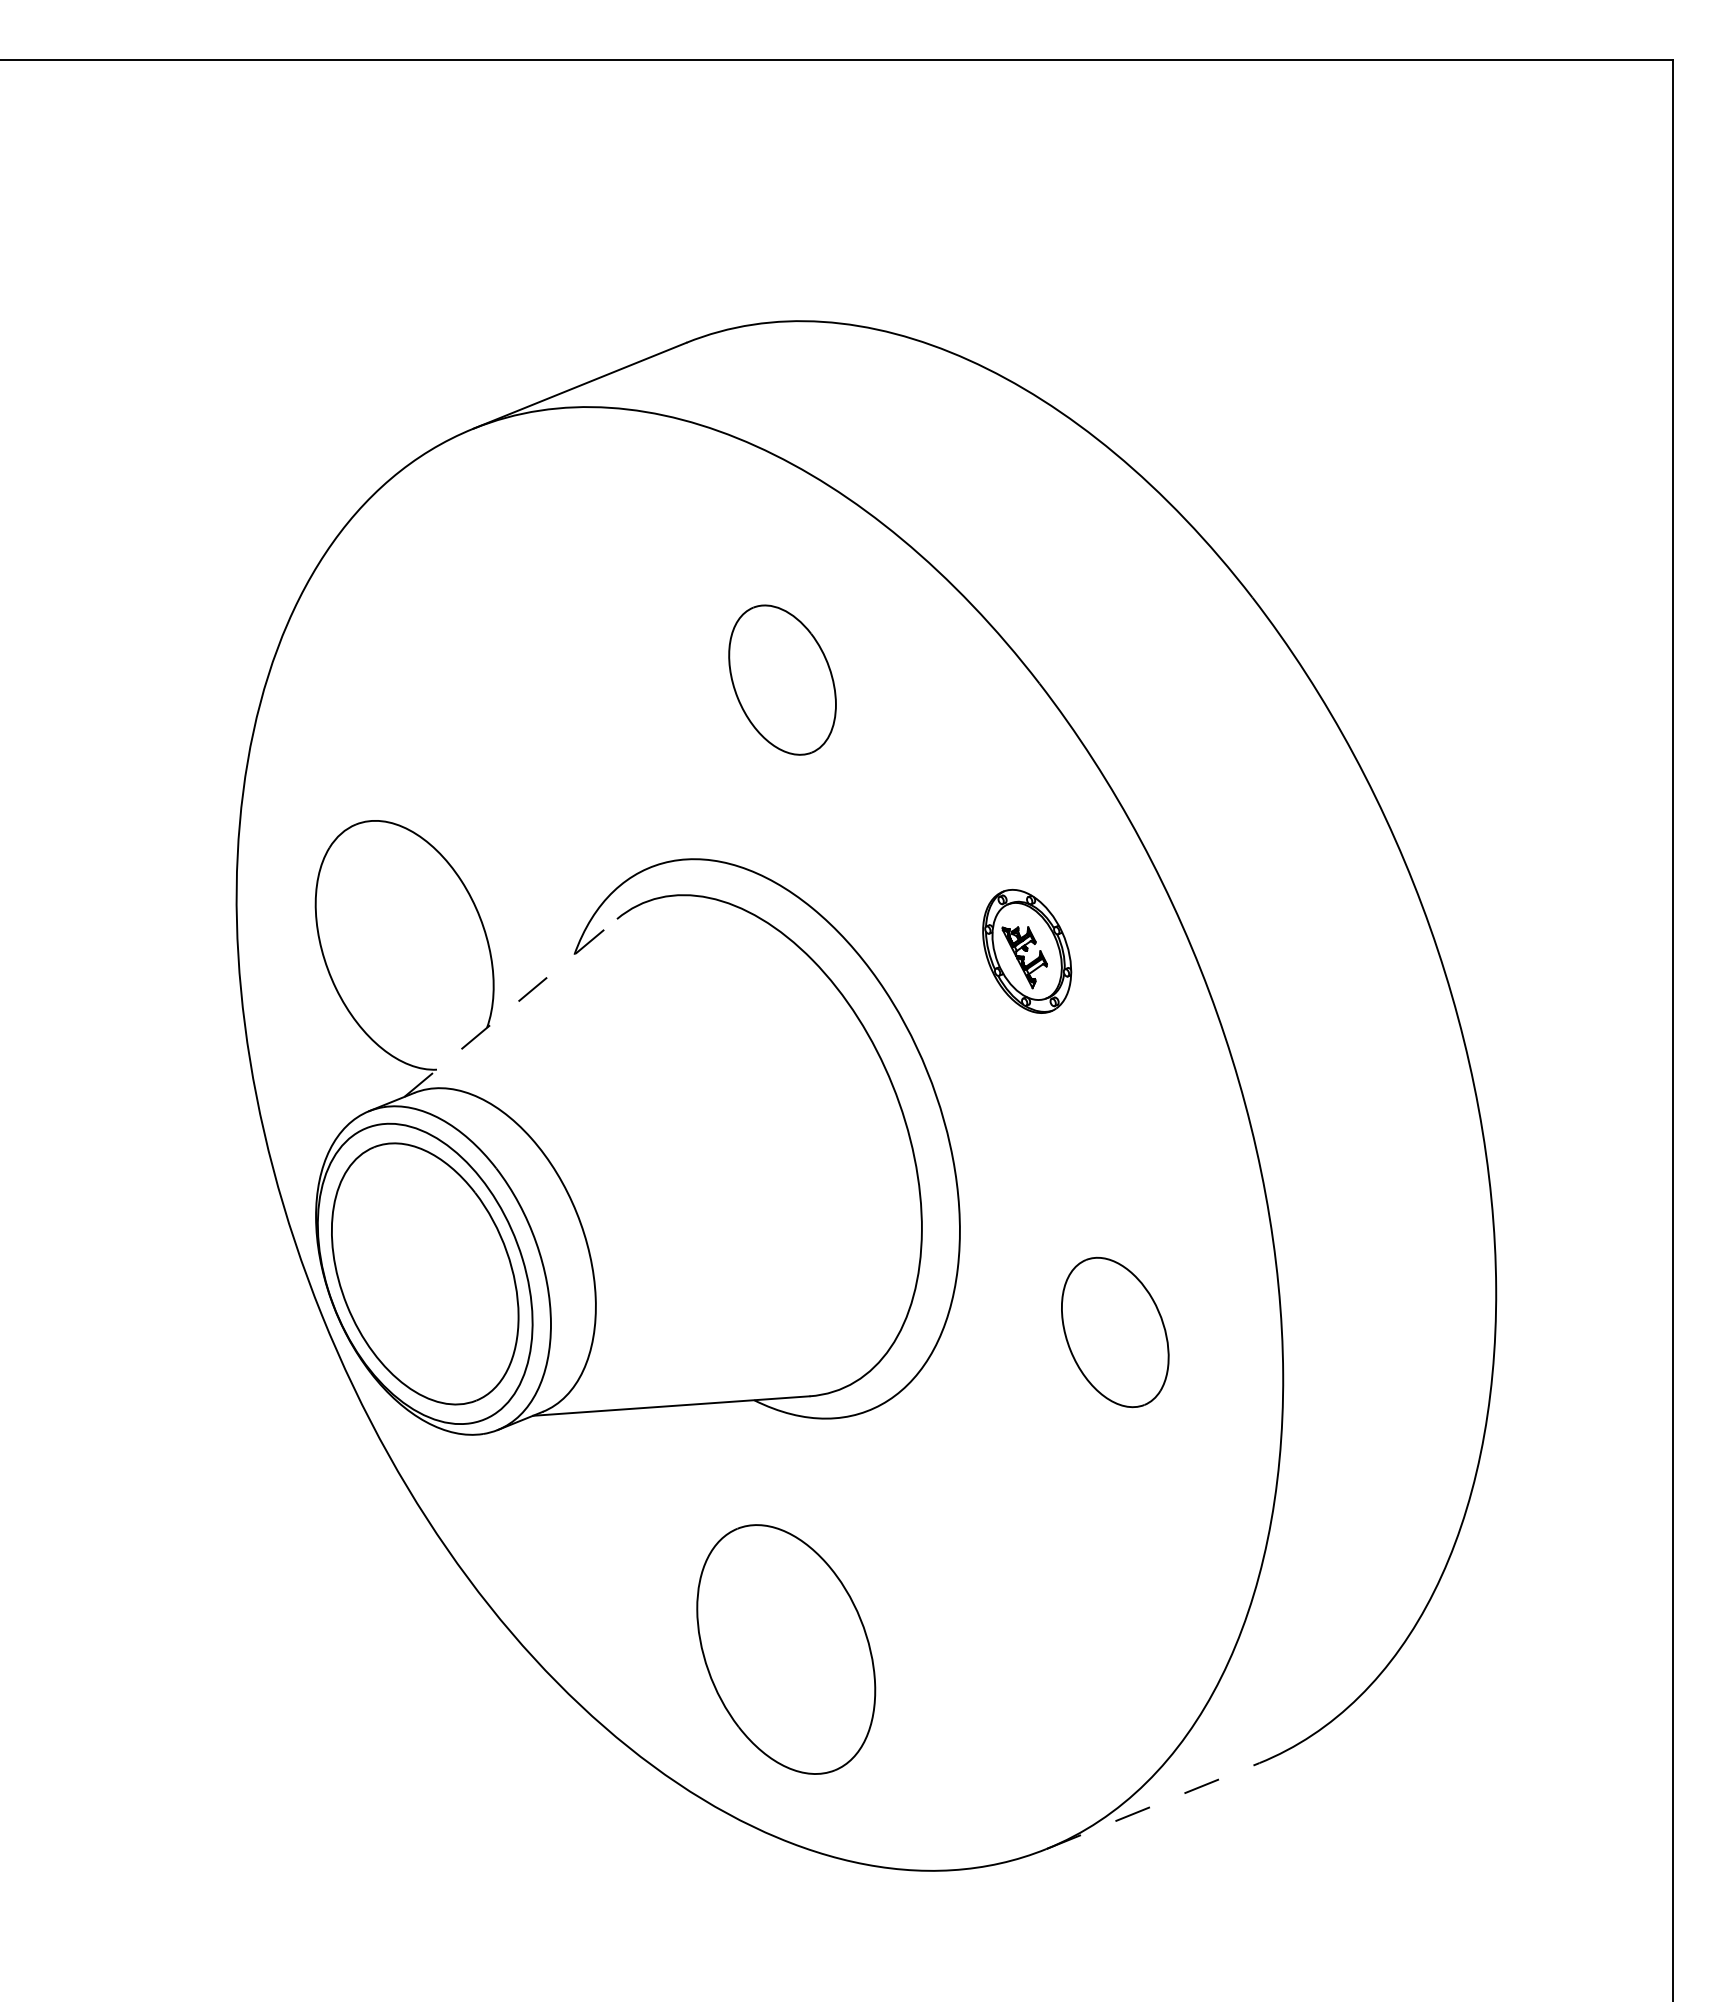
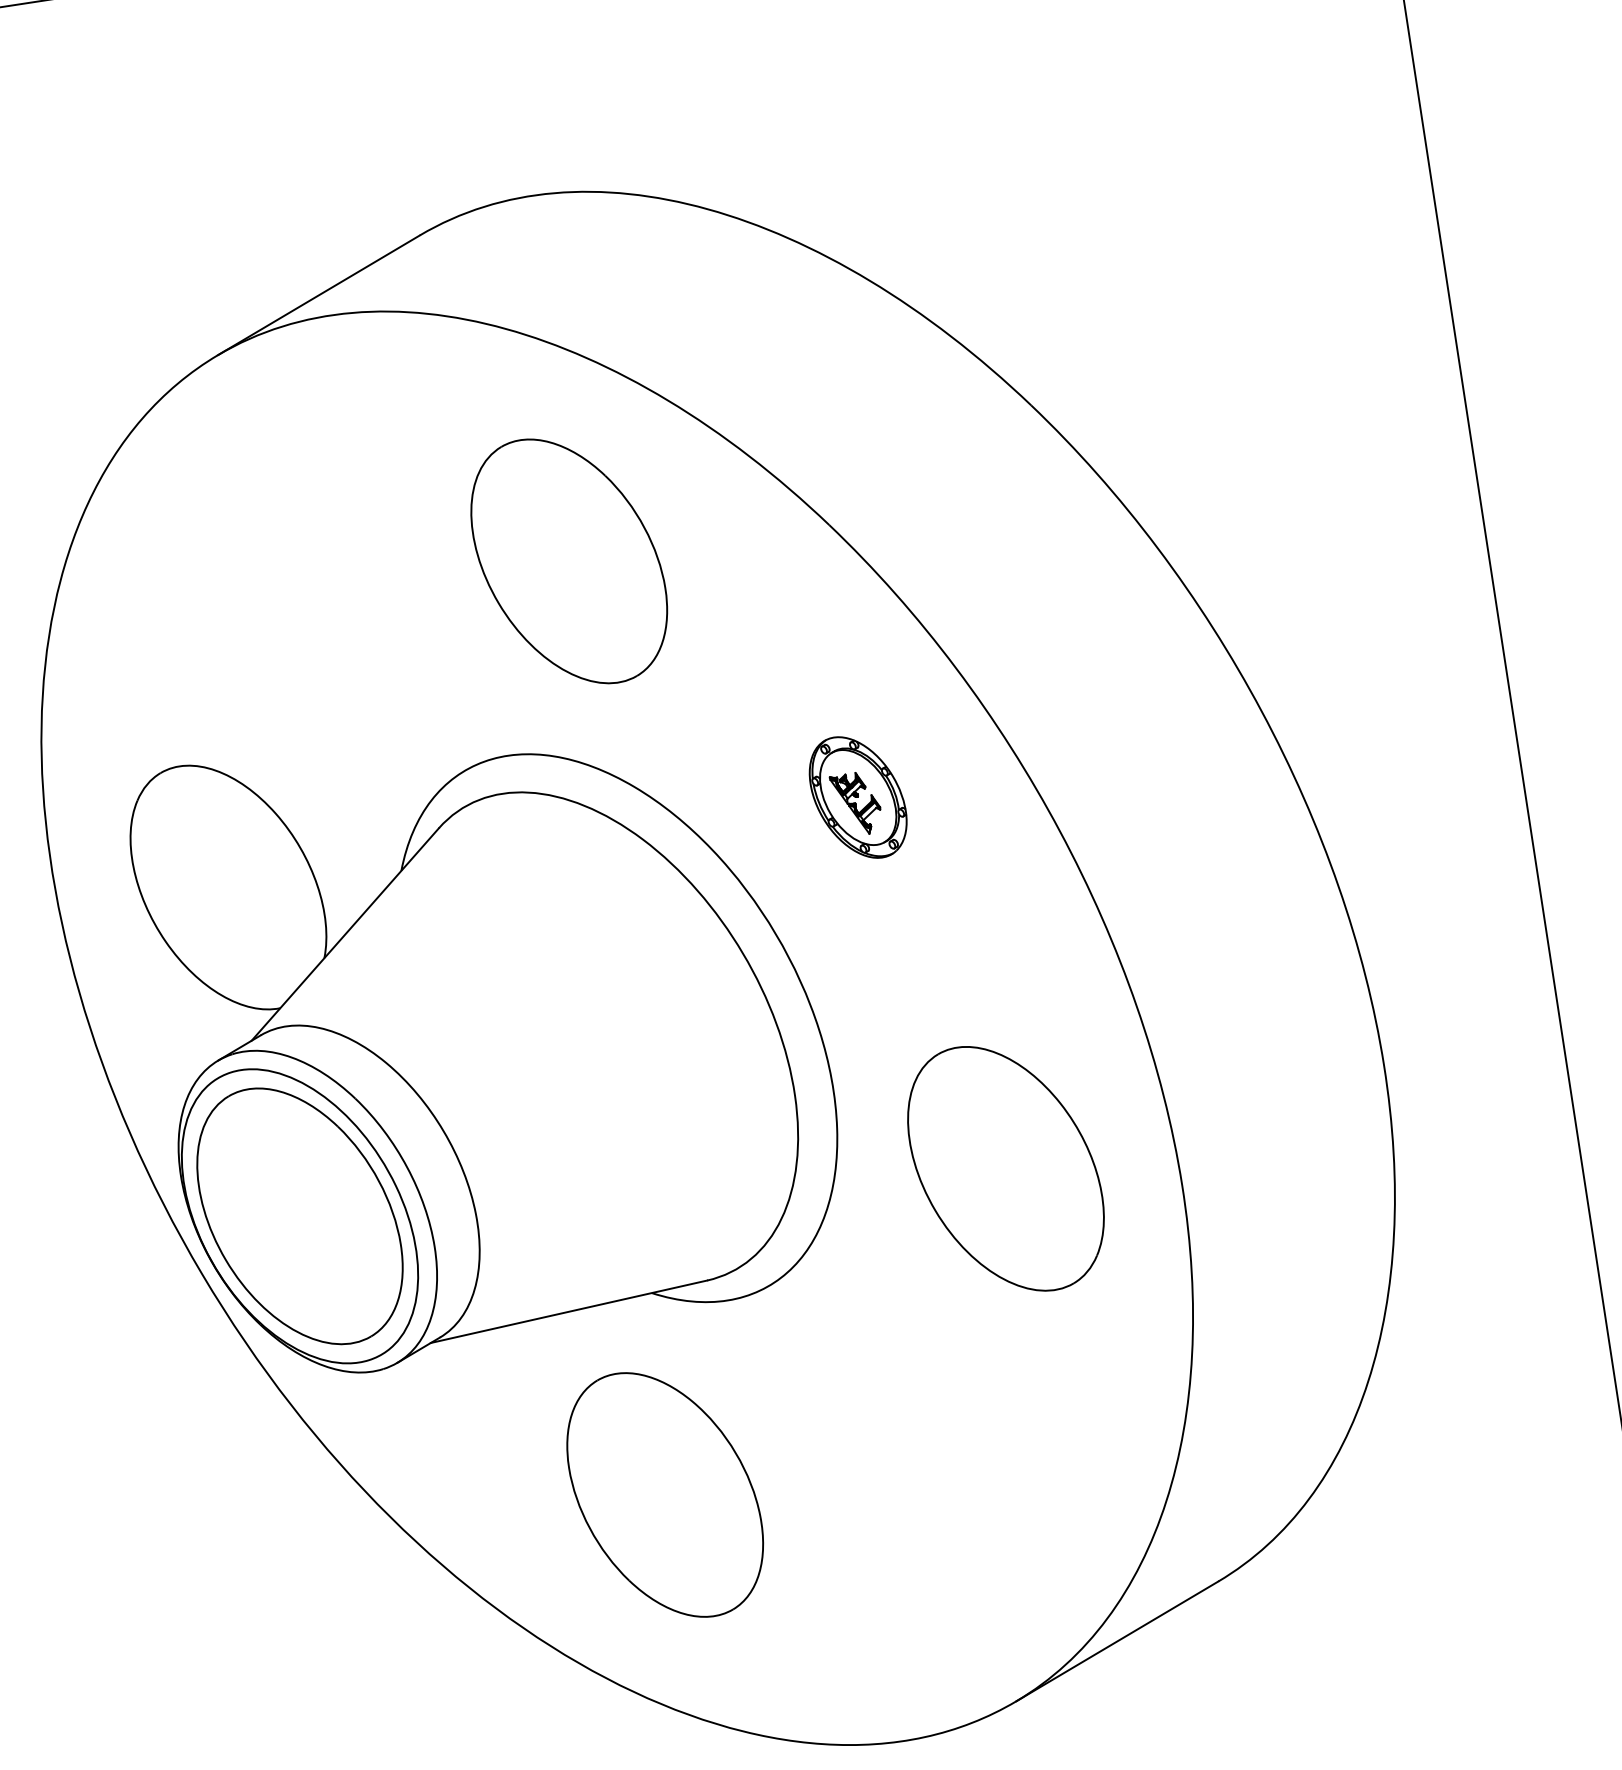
part: (782, 679) -> (569, 560), size x1.67
line: (510, 1008) -> (345, 935), dashed -> solid
part: (1115, 1332) -> (1006, 1168), size x1.67
part: (786, 1649) -> (665, 1494), moved
line: (1152, 1806) -> (1116, 1641), dashed -> solid

